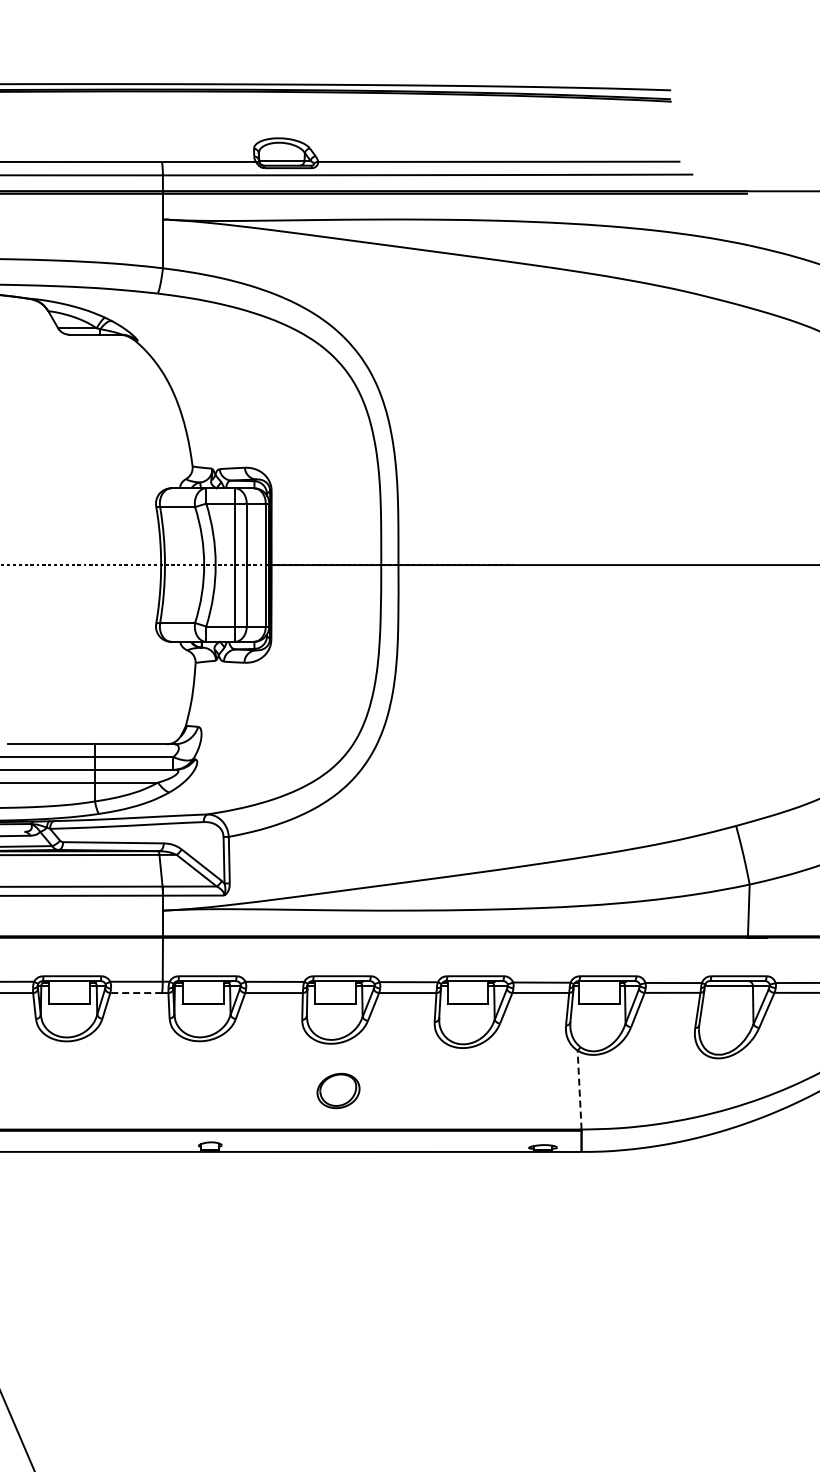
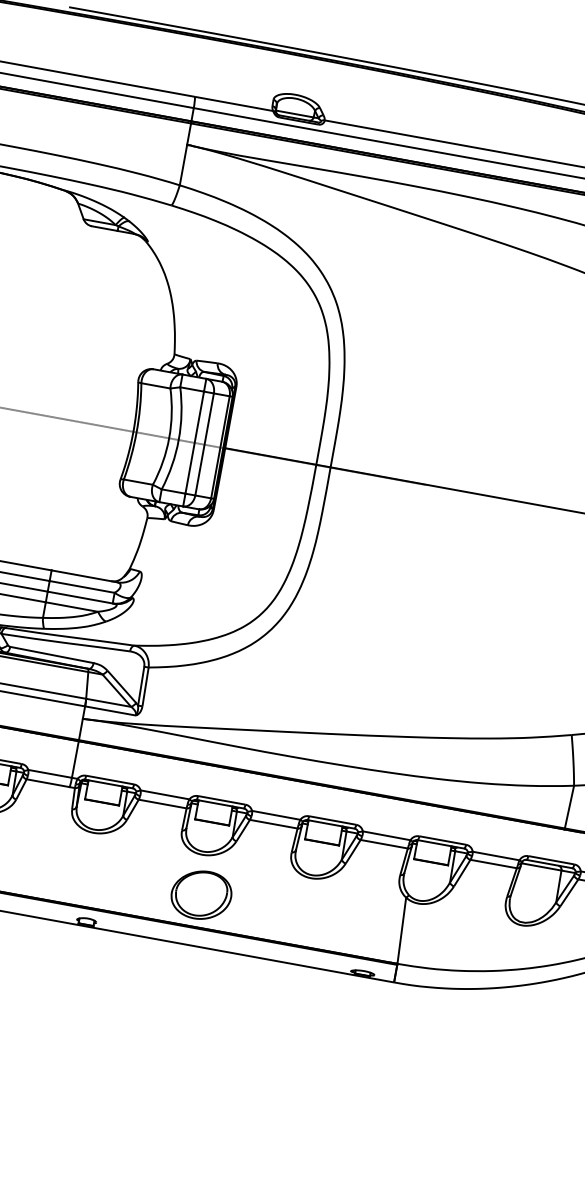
line: (136, 993) -> (48, 783), dashed -> solid
part: (338, 1090) -> (201, 894), size x1.67
line: (579, 1090) -> (401, 931), dashed -> solid

